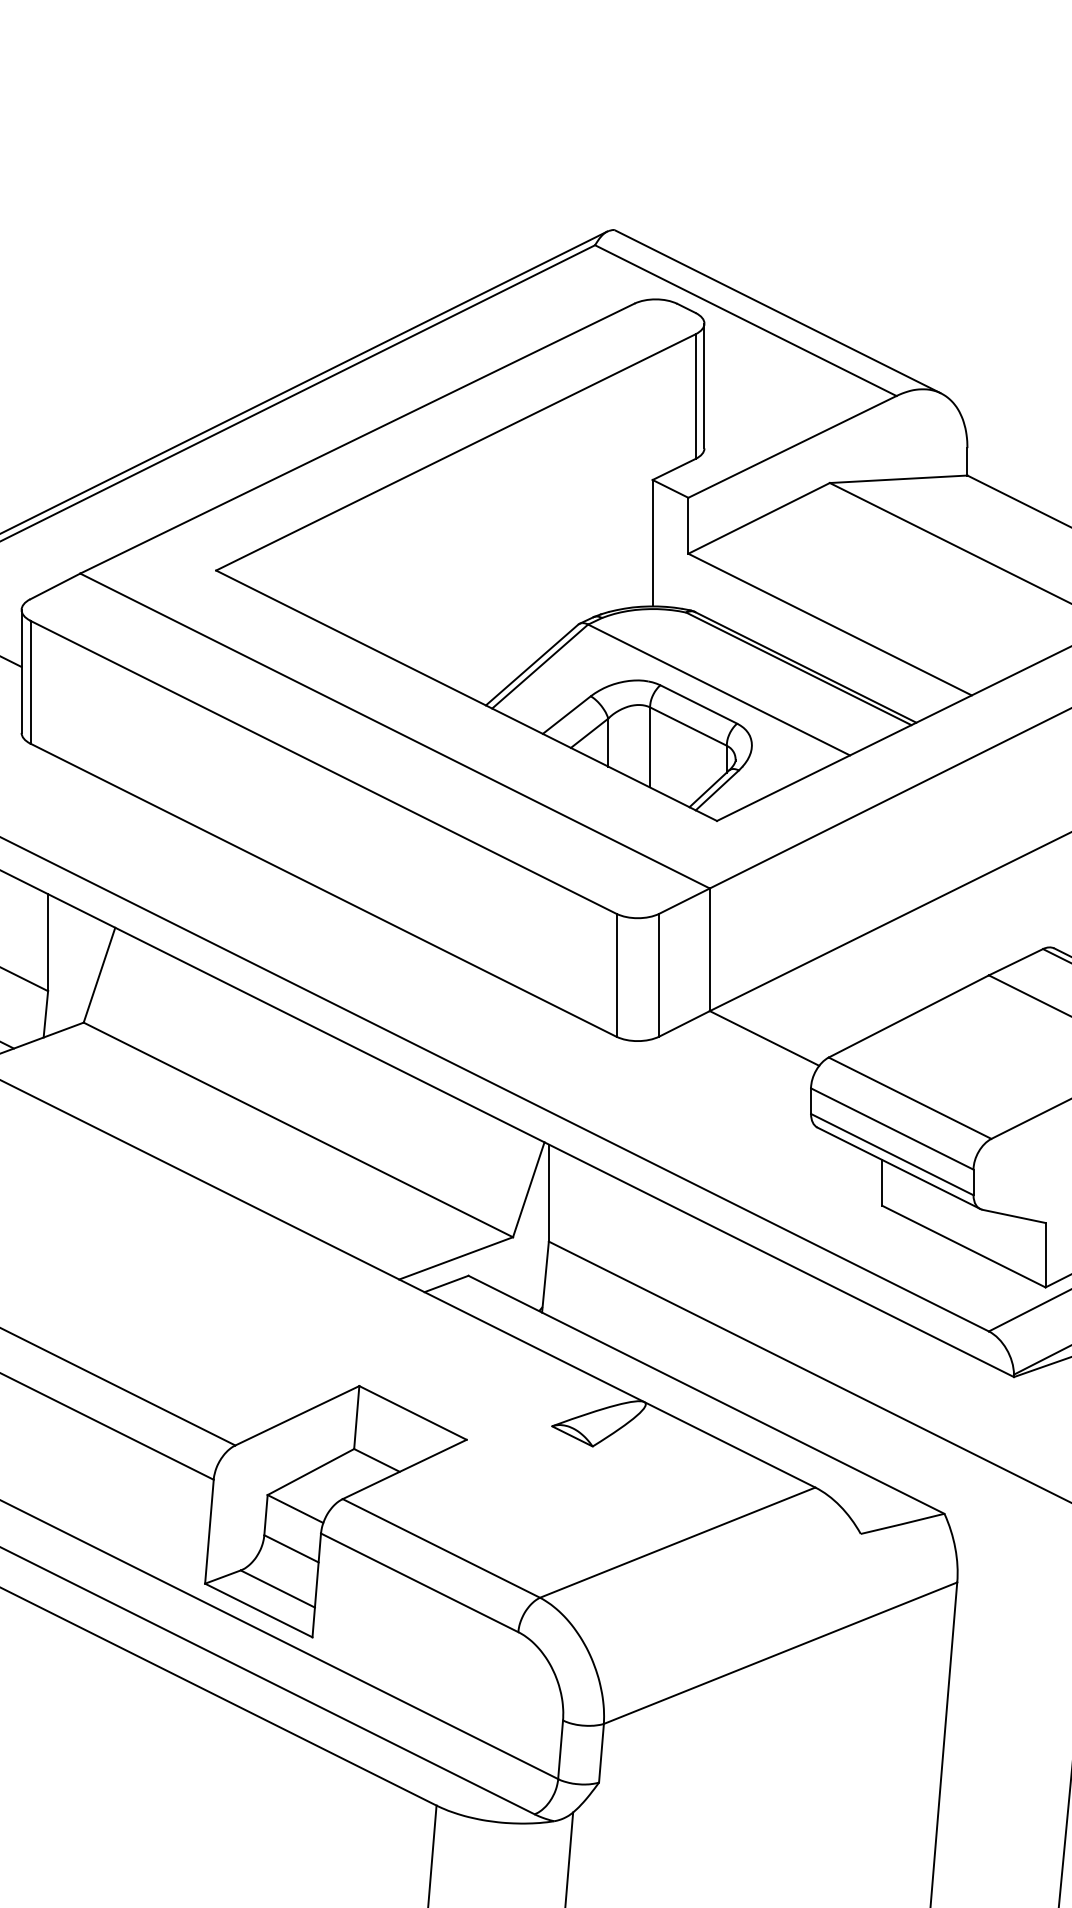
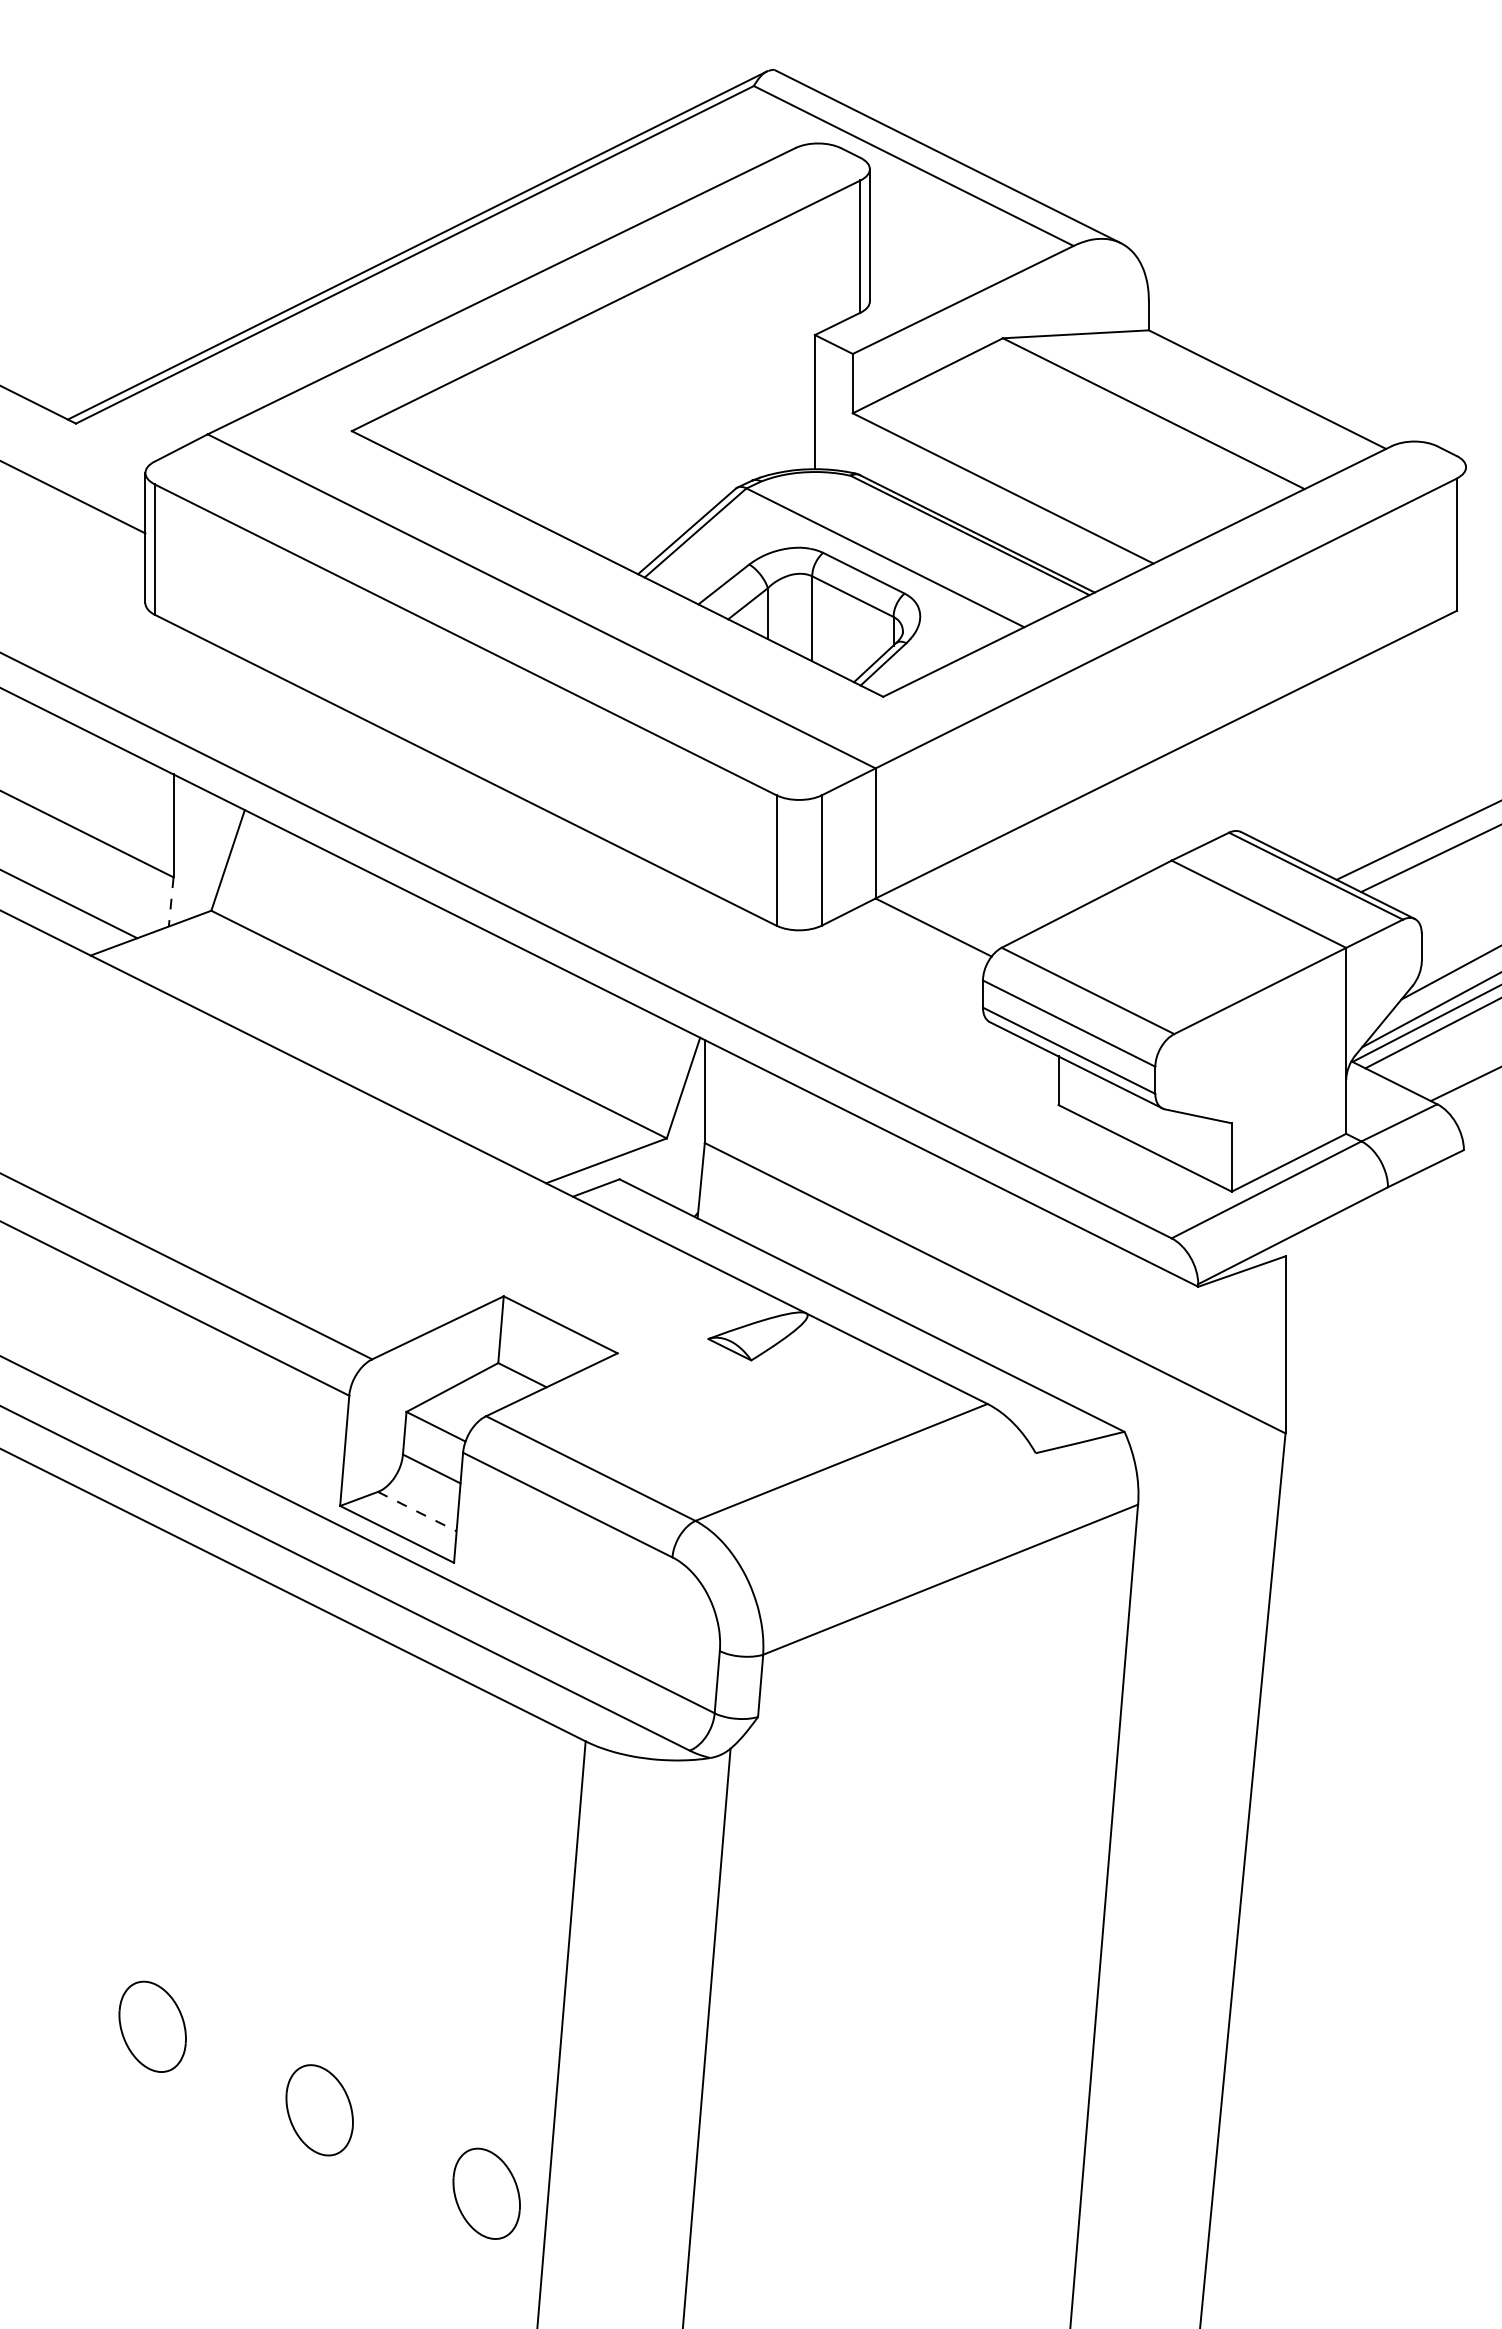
line: (46, 1013) -> (171, 901), solid -> dashed
line: (278, 1588) -> (417, 1511), solid -> dashed

